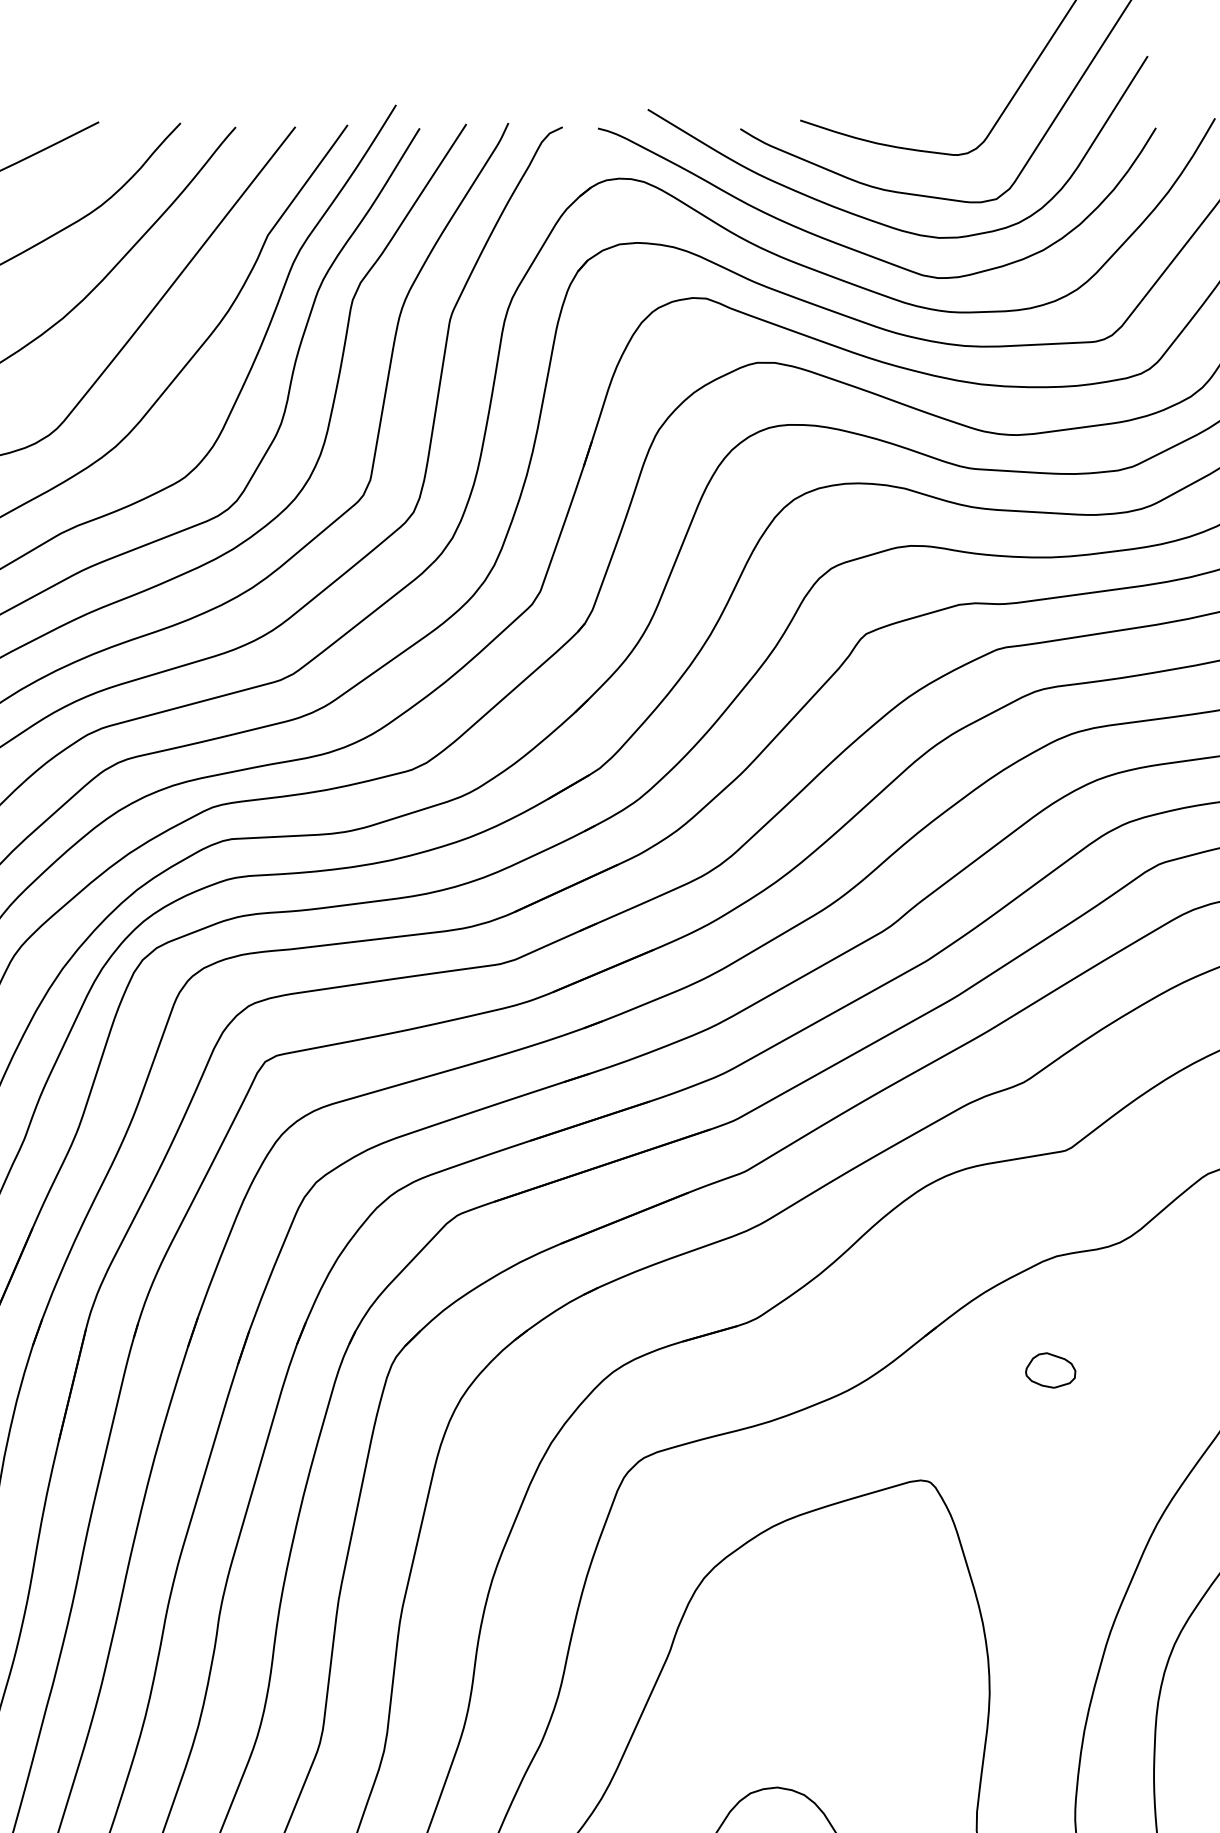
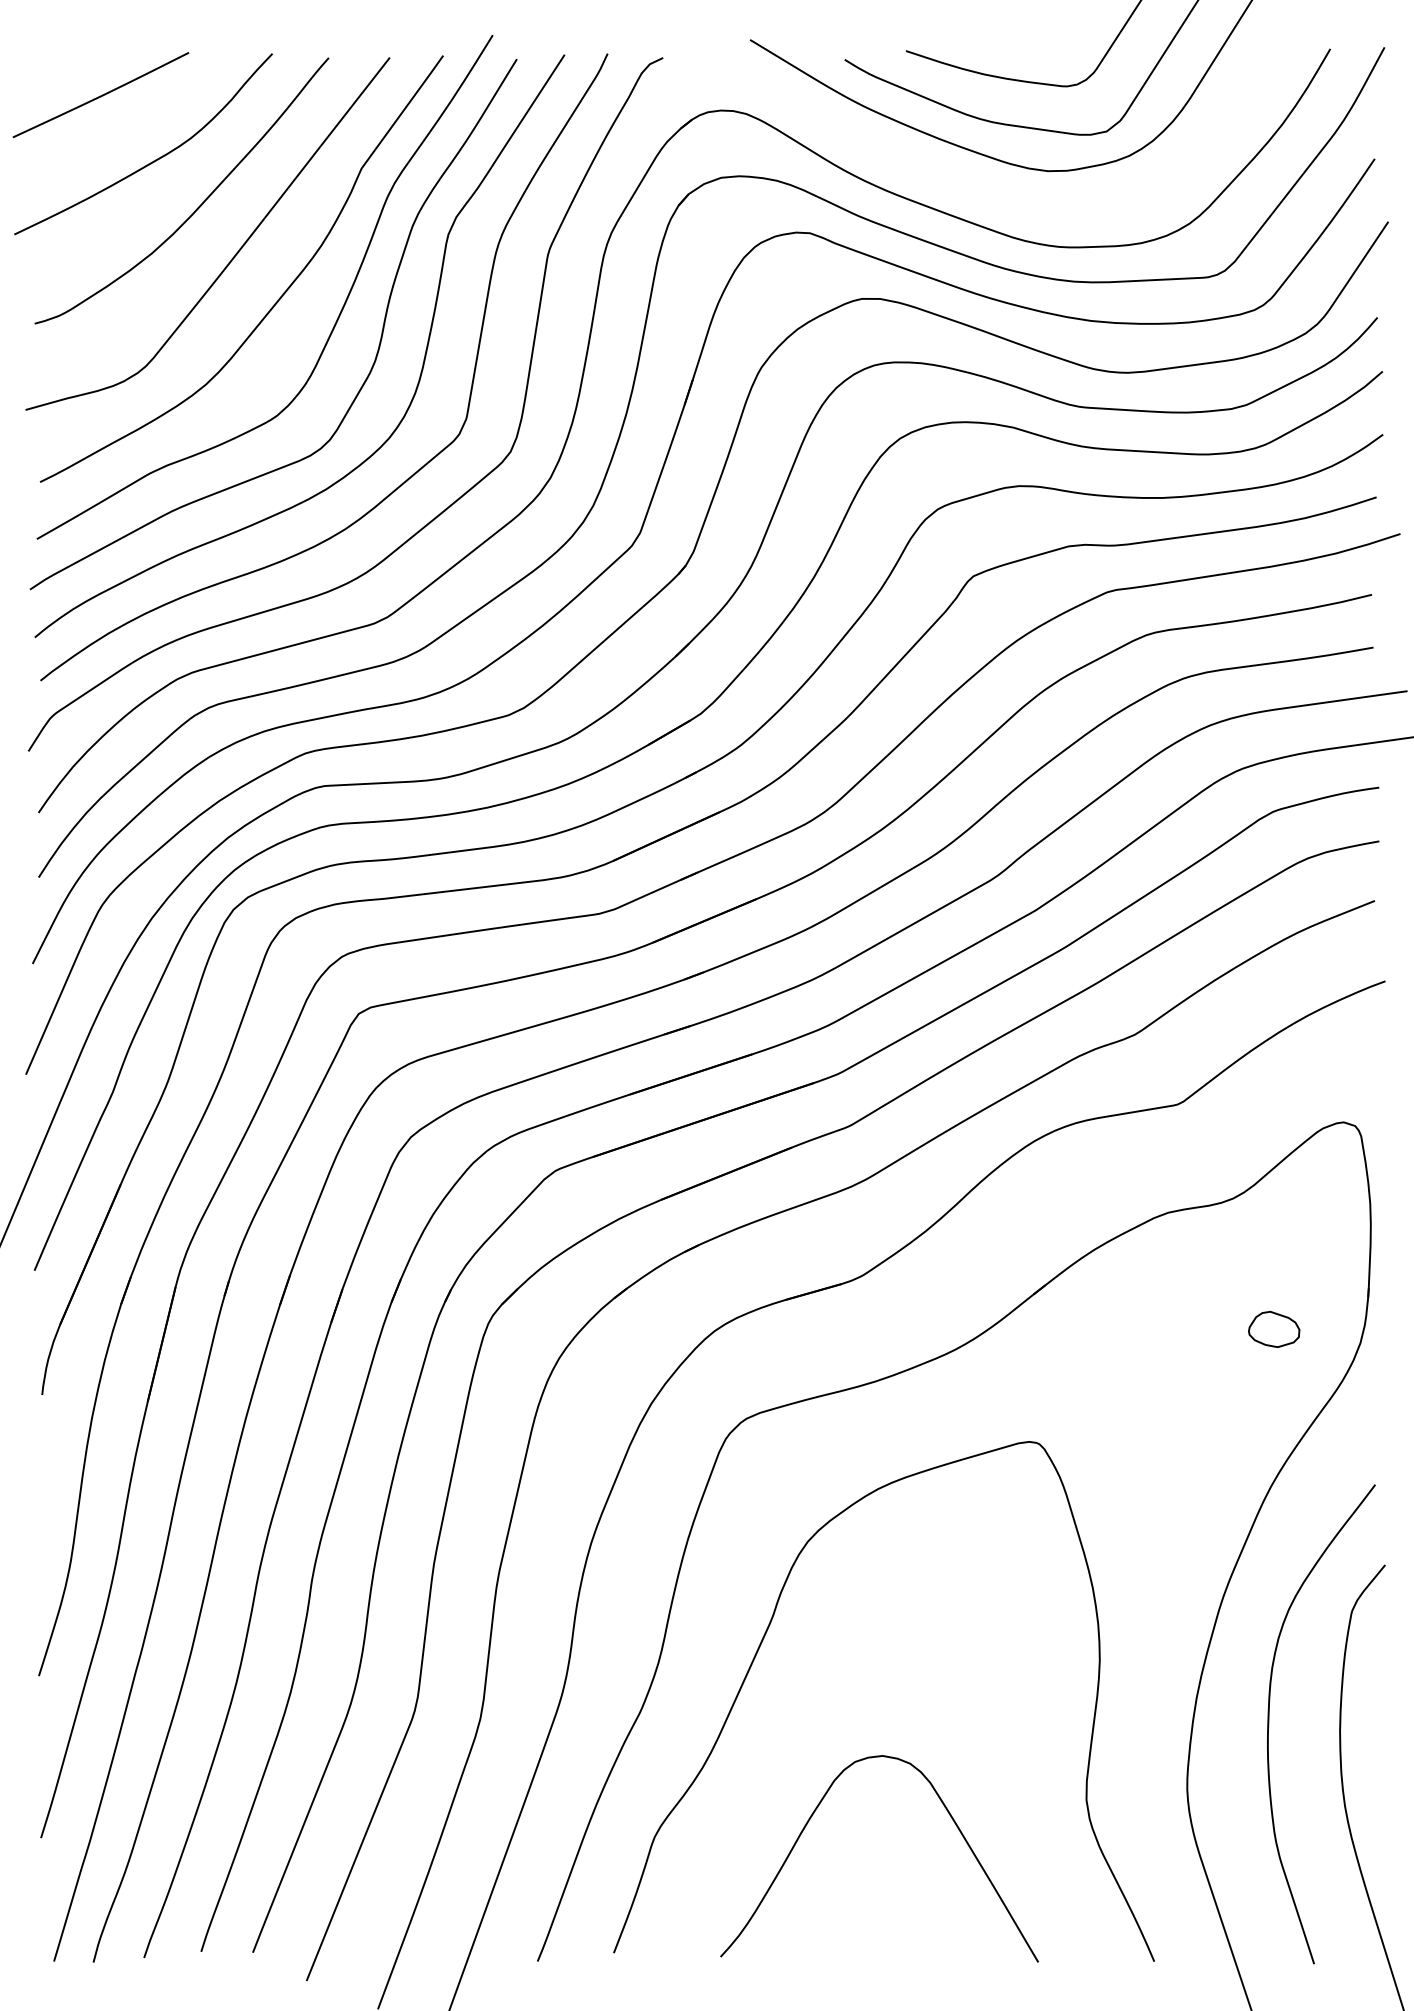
curve: (860, 250) -> (967, 184), removed
part: (1051, 1369) -> (1274, 1328), moved

